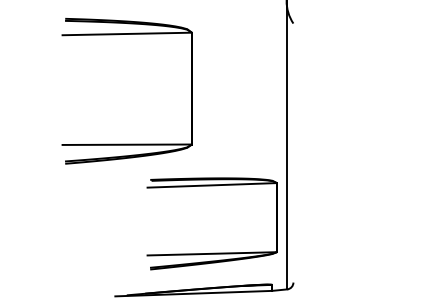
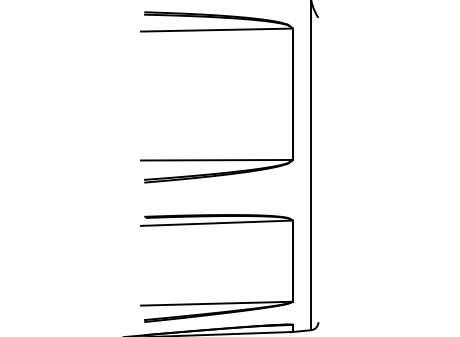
part: (126, 143) -> (216, 158), moved
part: (212, 252) -> (217, 302), moved

